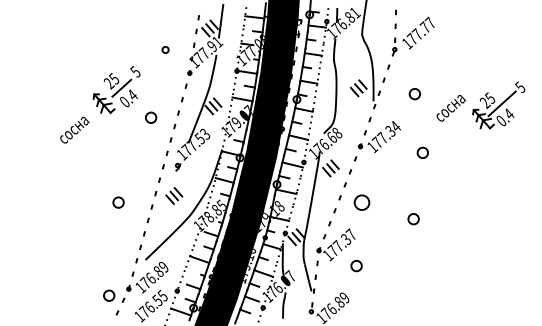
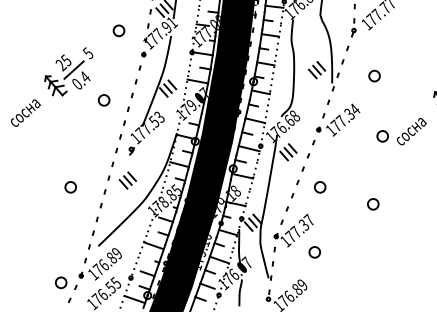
part: (165, 49) -> (118, 30), size x1.67
text: (450, 108) -> (411, 131), moved
part: (361, 202) -> (319, 187), size x0.71

